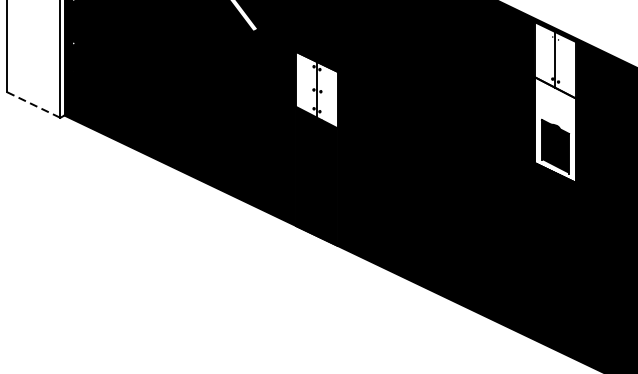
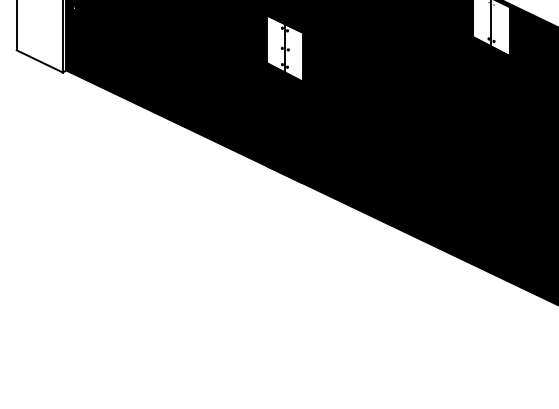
line: (33, 105) -> (39, 61), dashed -> solid
fill: (555, 130) -> (491, 83), added

